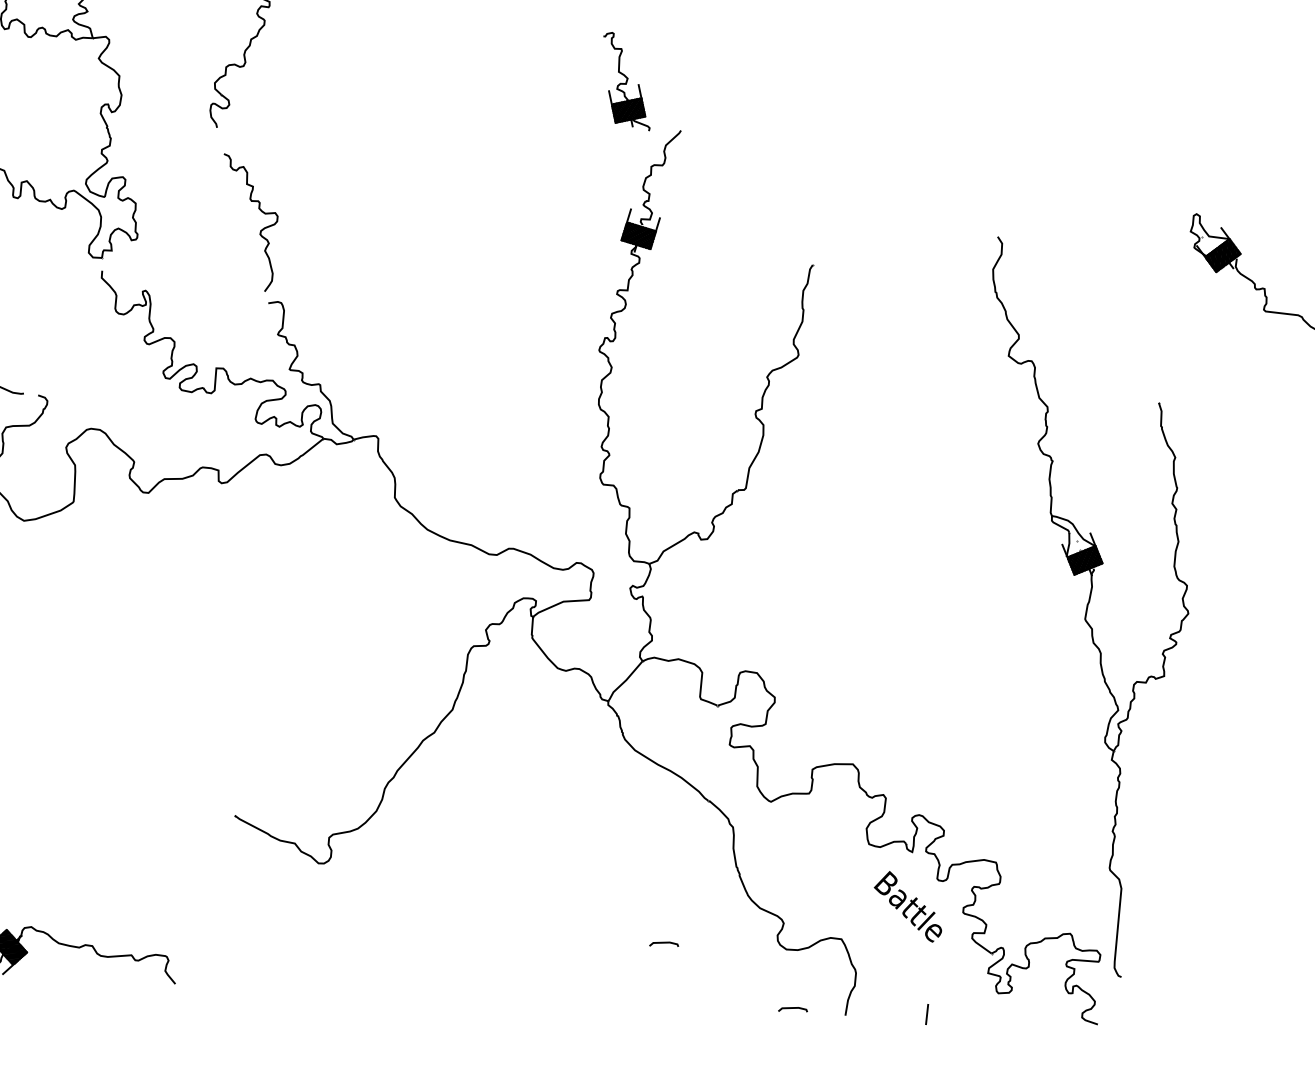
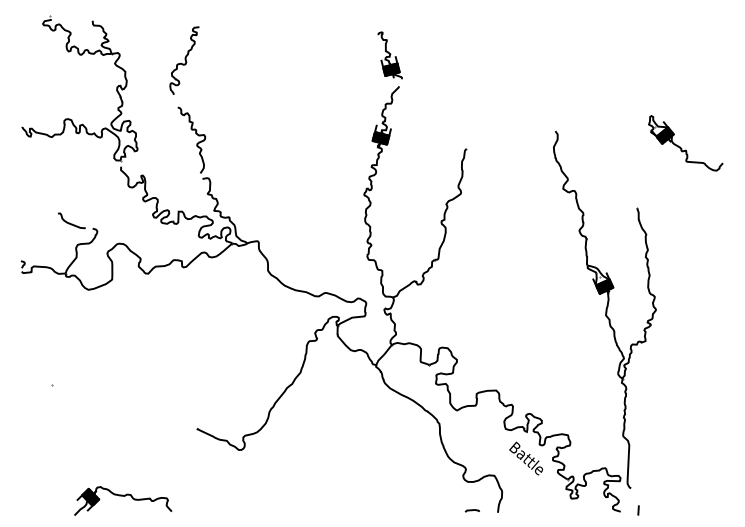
part: (625, 81) -> (389, 55), moved
line: (662, 943) -> (407, 481), removed
line: (926, 1014) -> (638, 510), moved

